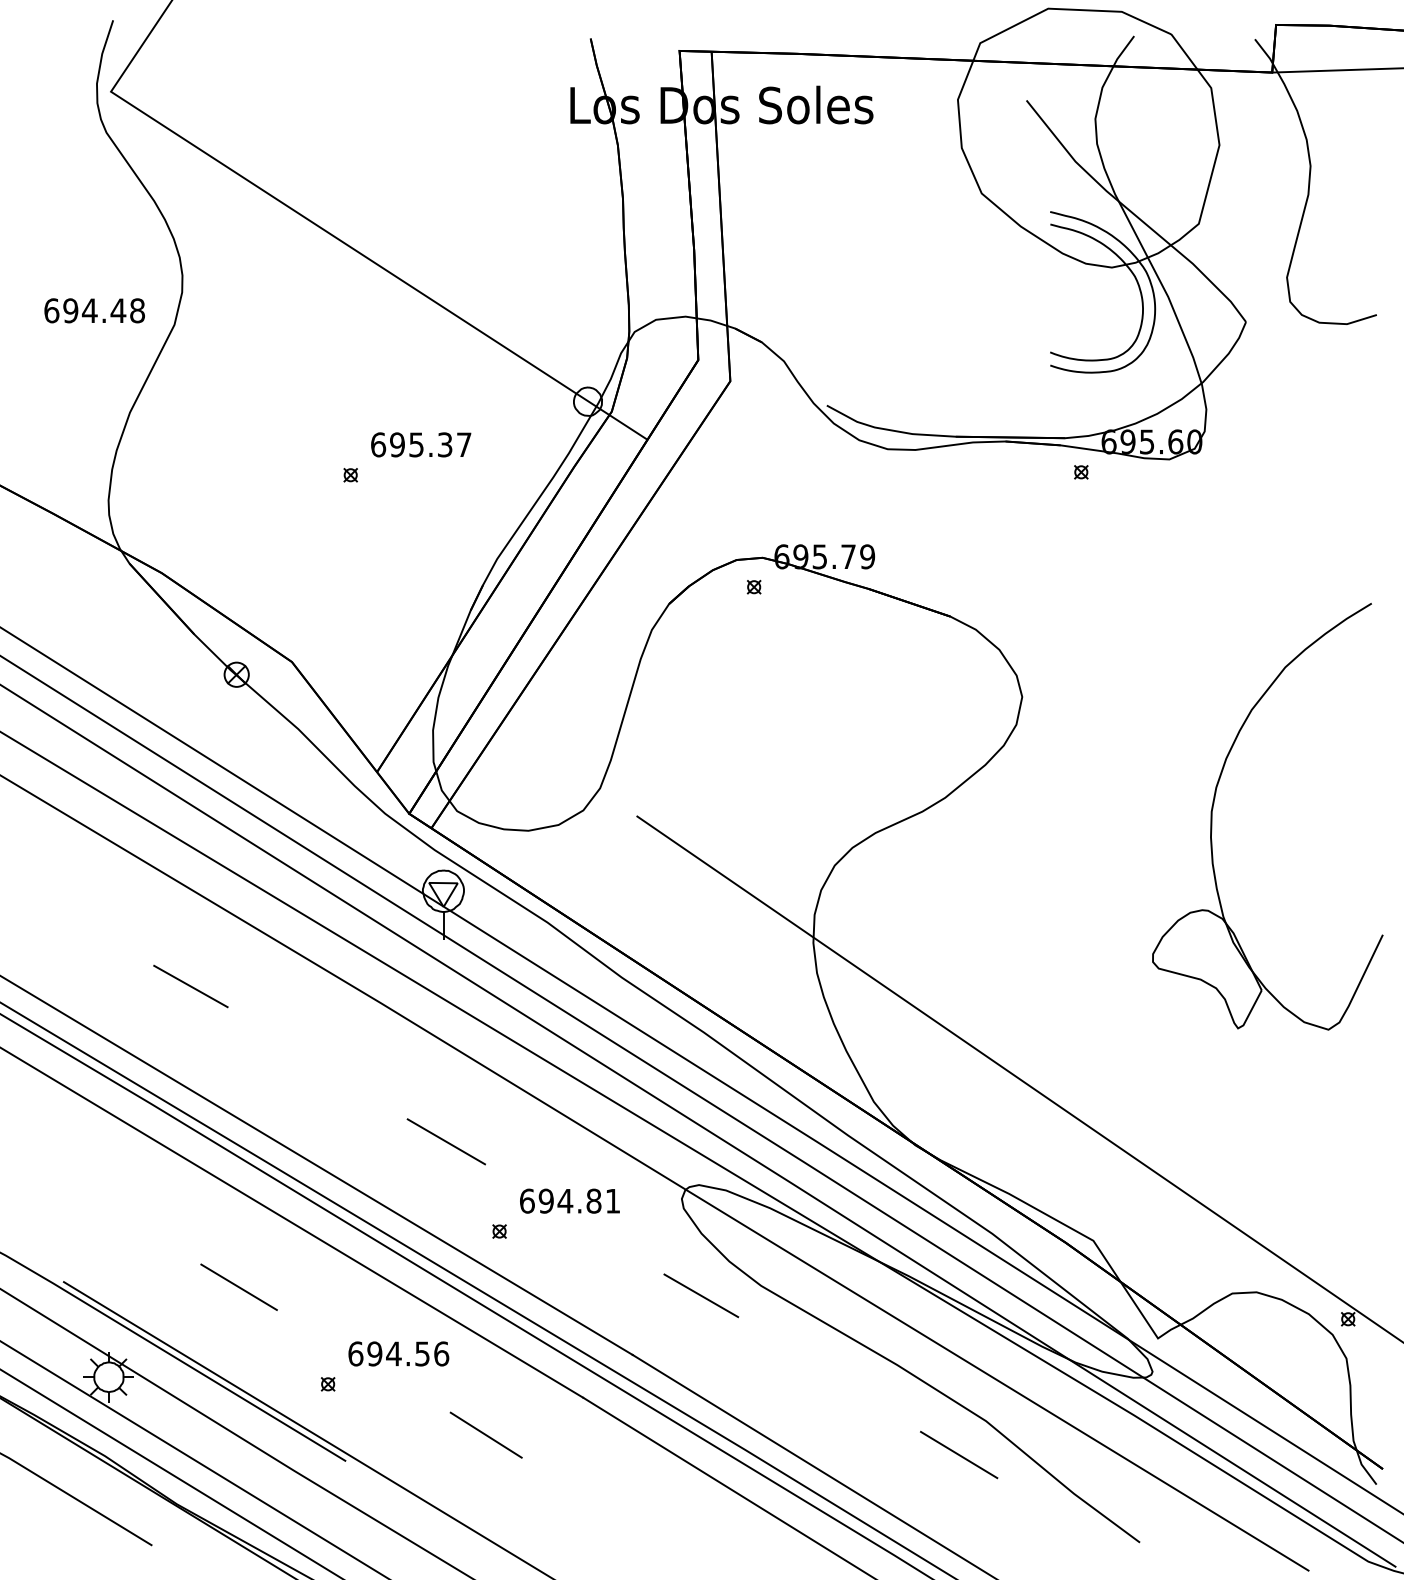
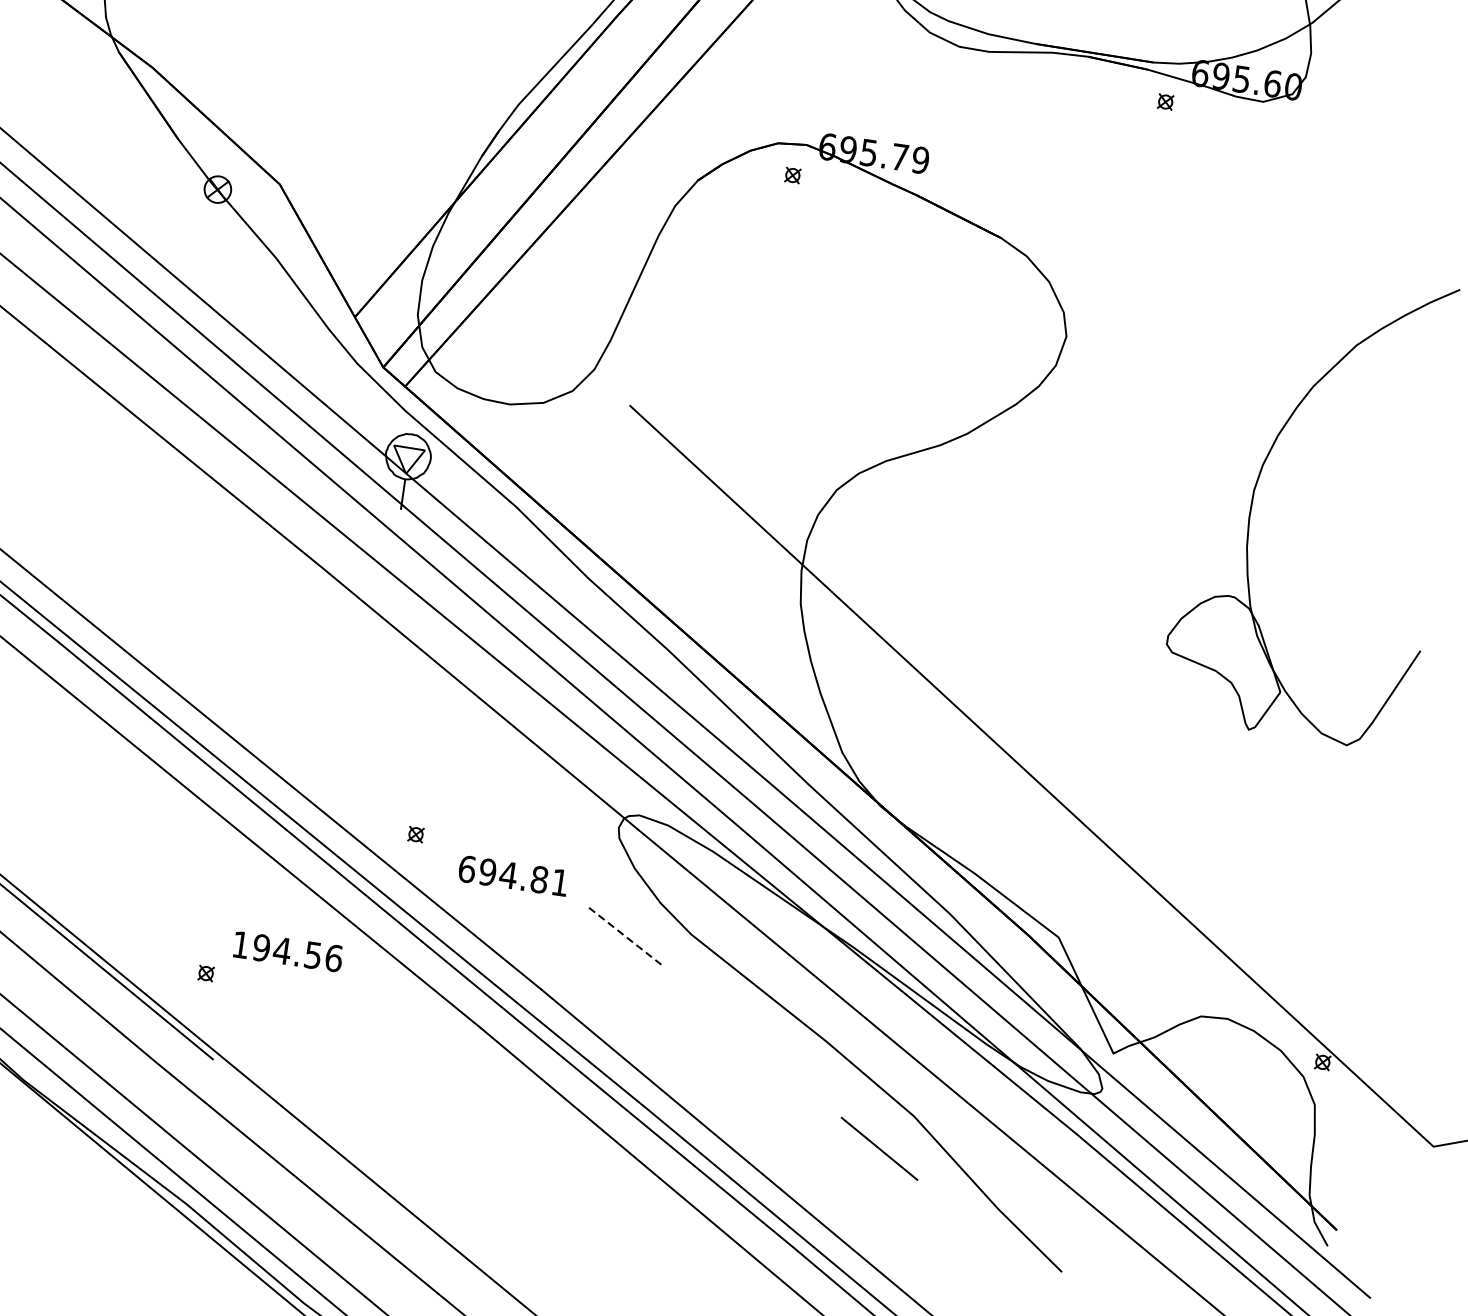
line: (190, 986) -> (119, 520), removed
line: (445, 1141) -> (371, 728), removed
text: (569, 1200) -> (513, 875), moved
line: (238, 1286) -> (124, 853), removed
line: (700, 1295) -> (623, 935), solid -> dashed
text: (355, 1353) -> (240, 944), 694.56 -> 194.56
line: (485, 1434) -> (369, 1052), removed

